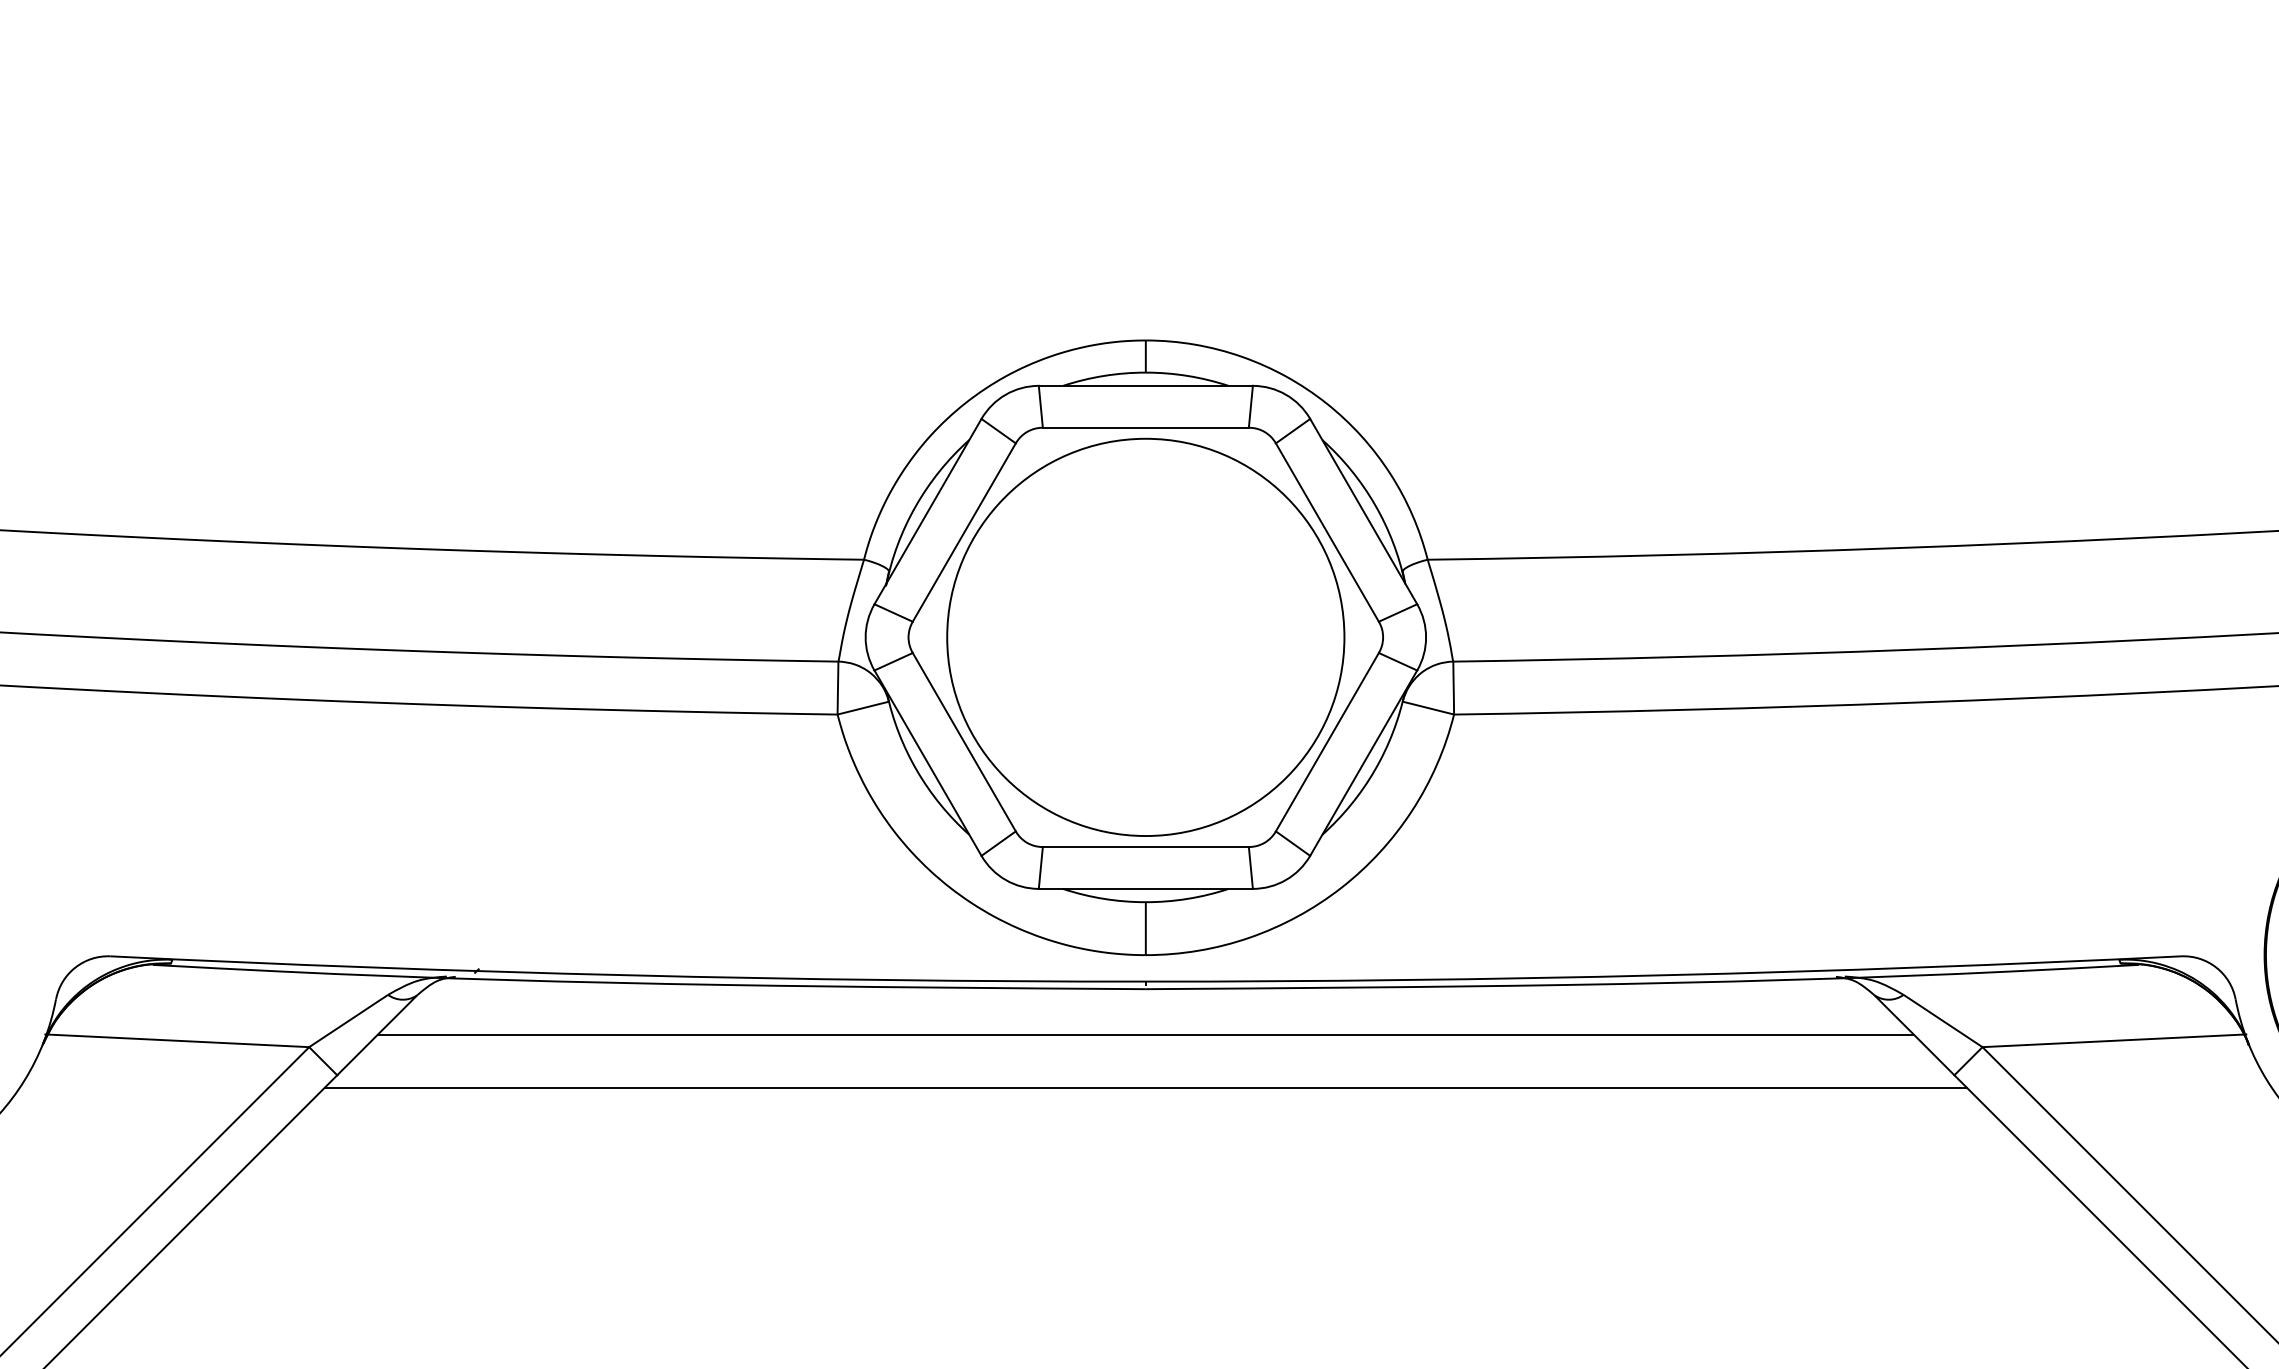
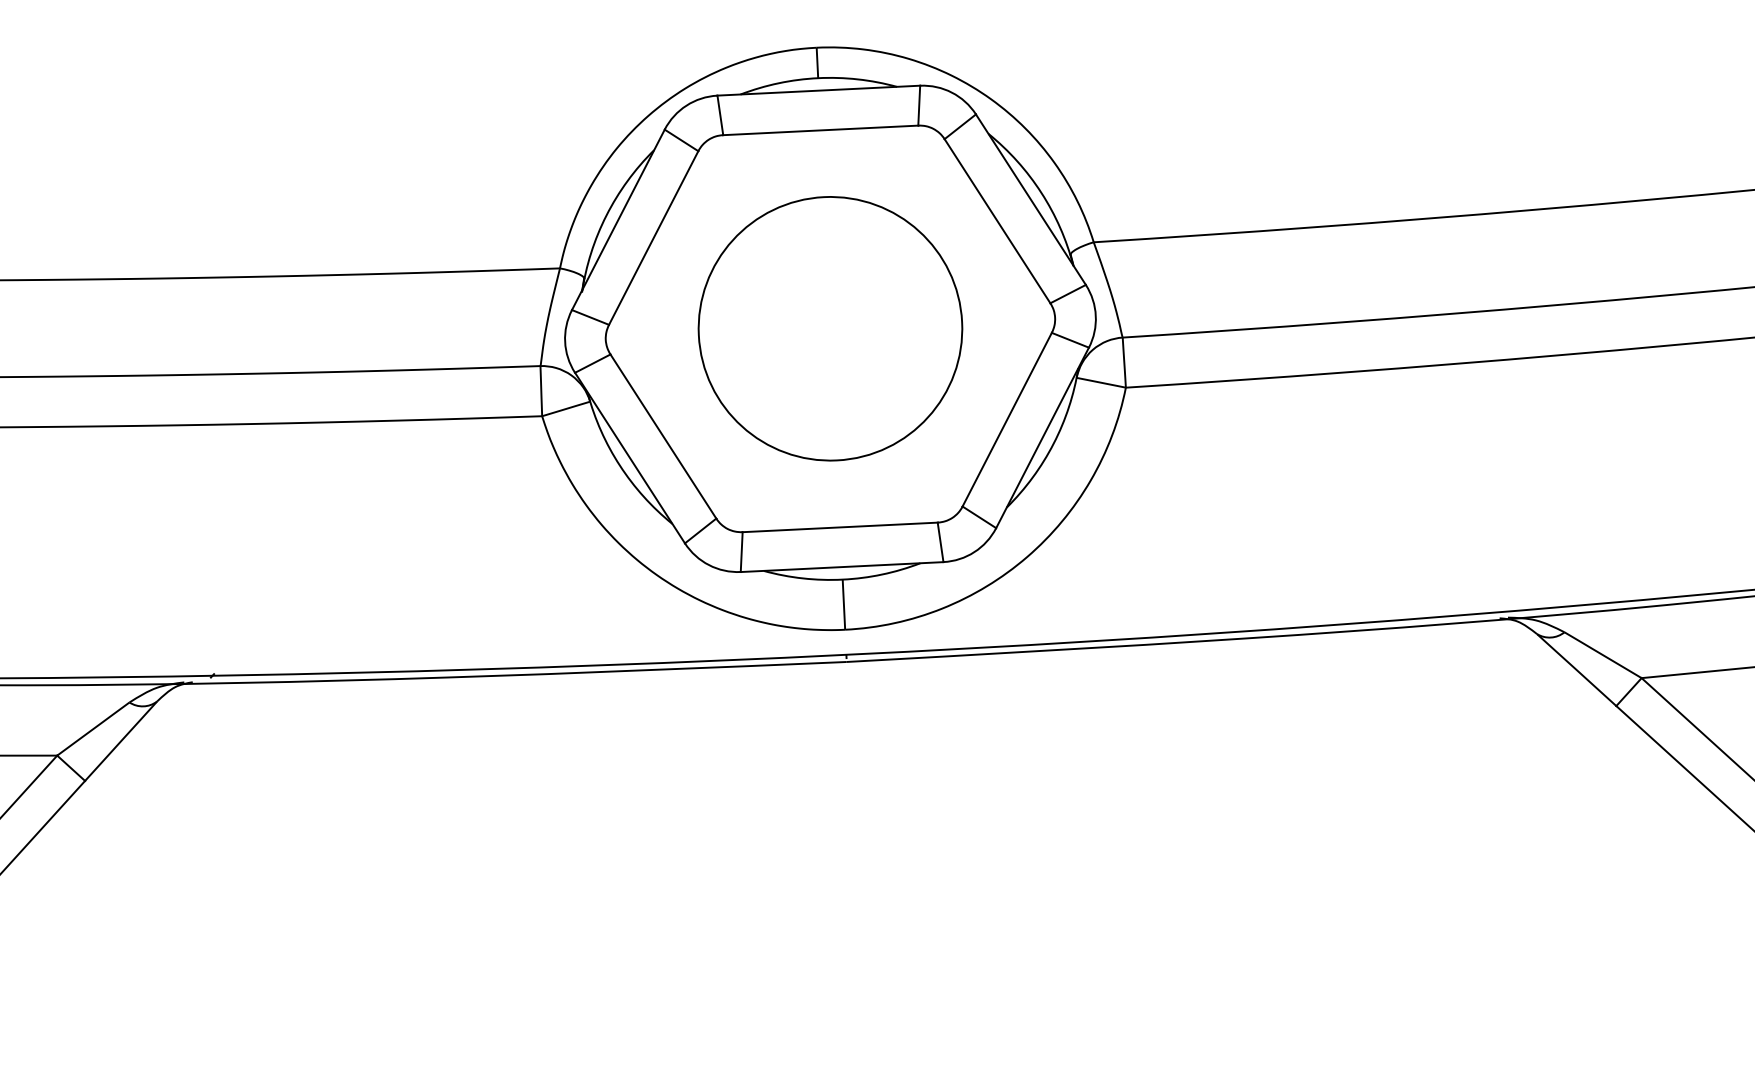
circle: (1145, 636) -> (830, 328), size x0.7
line: (1145, 1034) -> (848, 704), removed
line: (1145, 1087) -> (850, 755), removed

